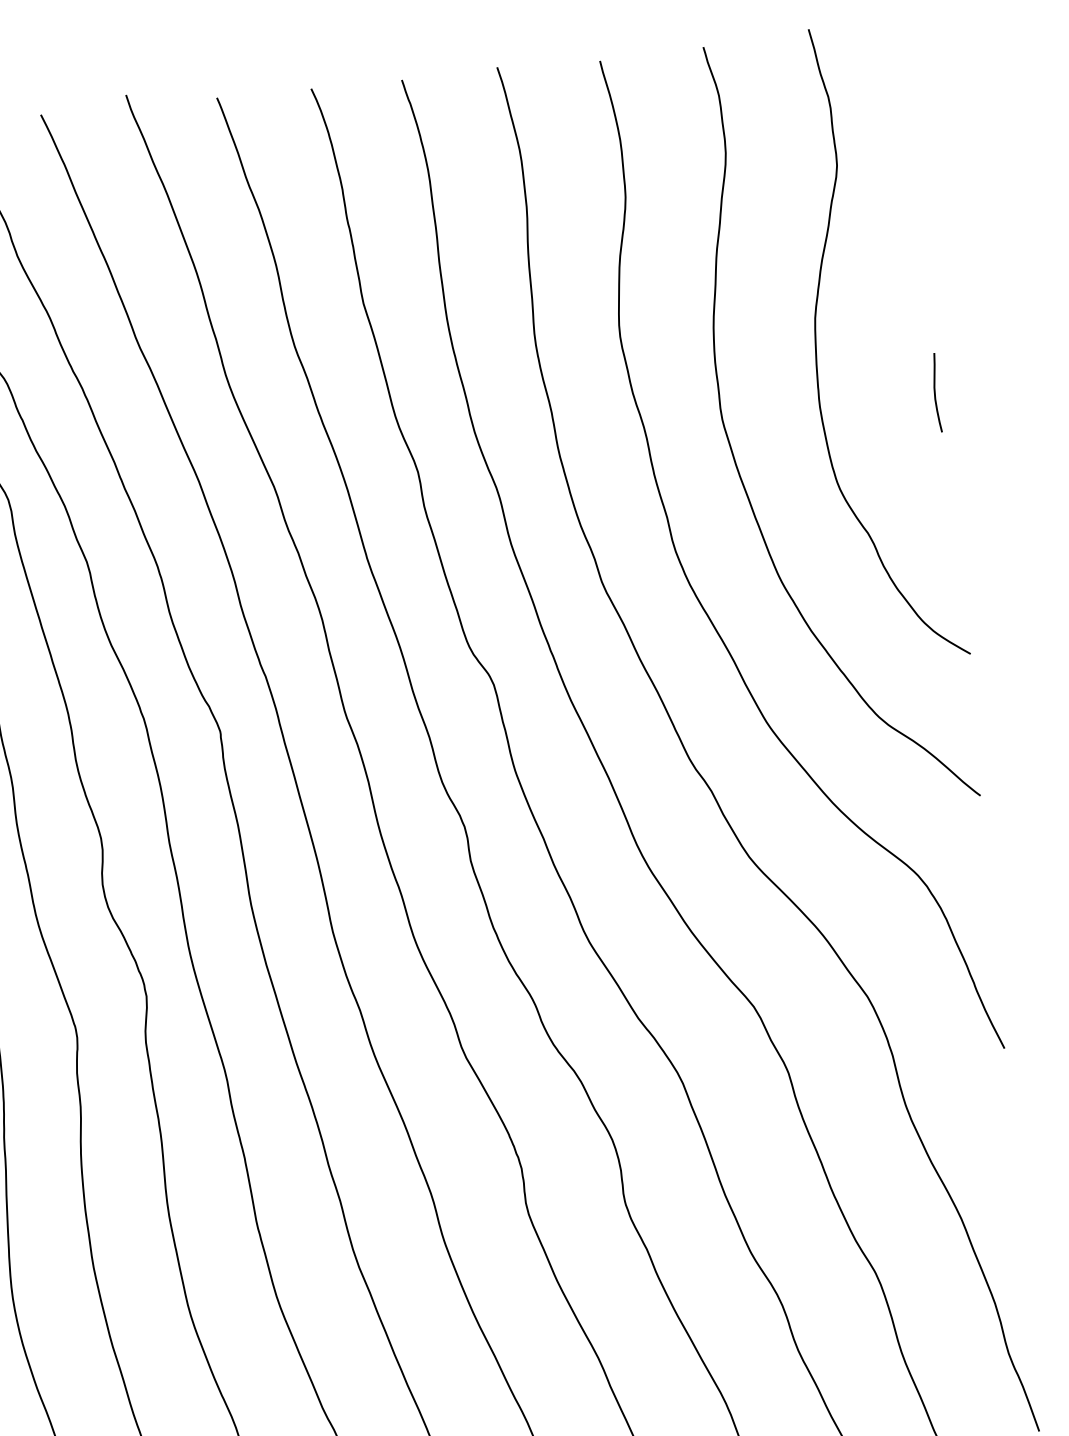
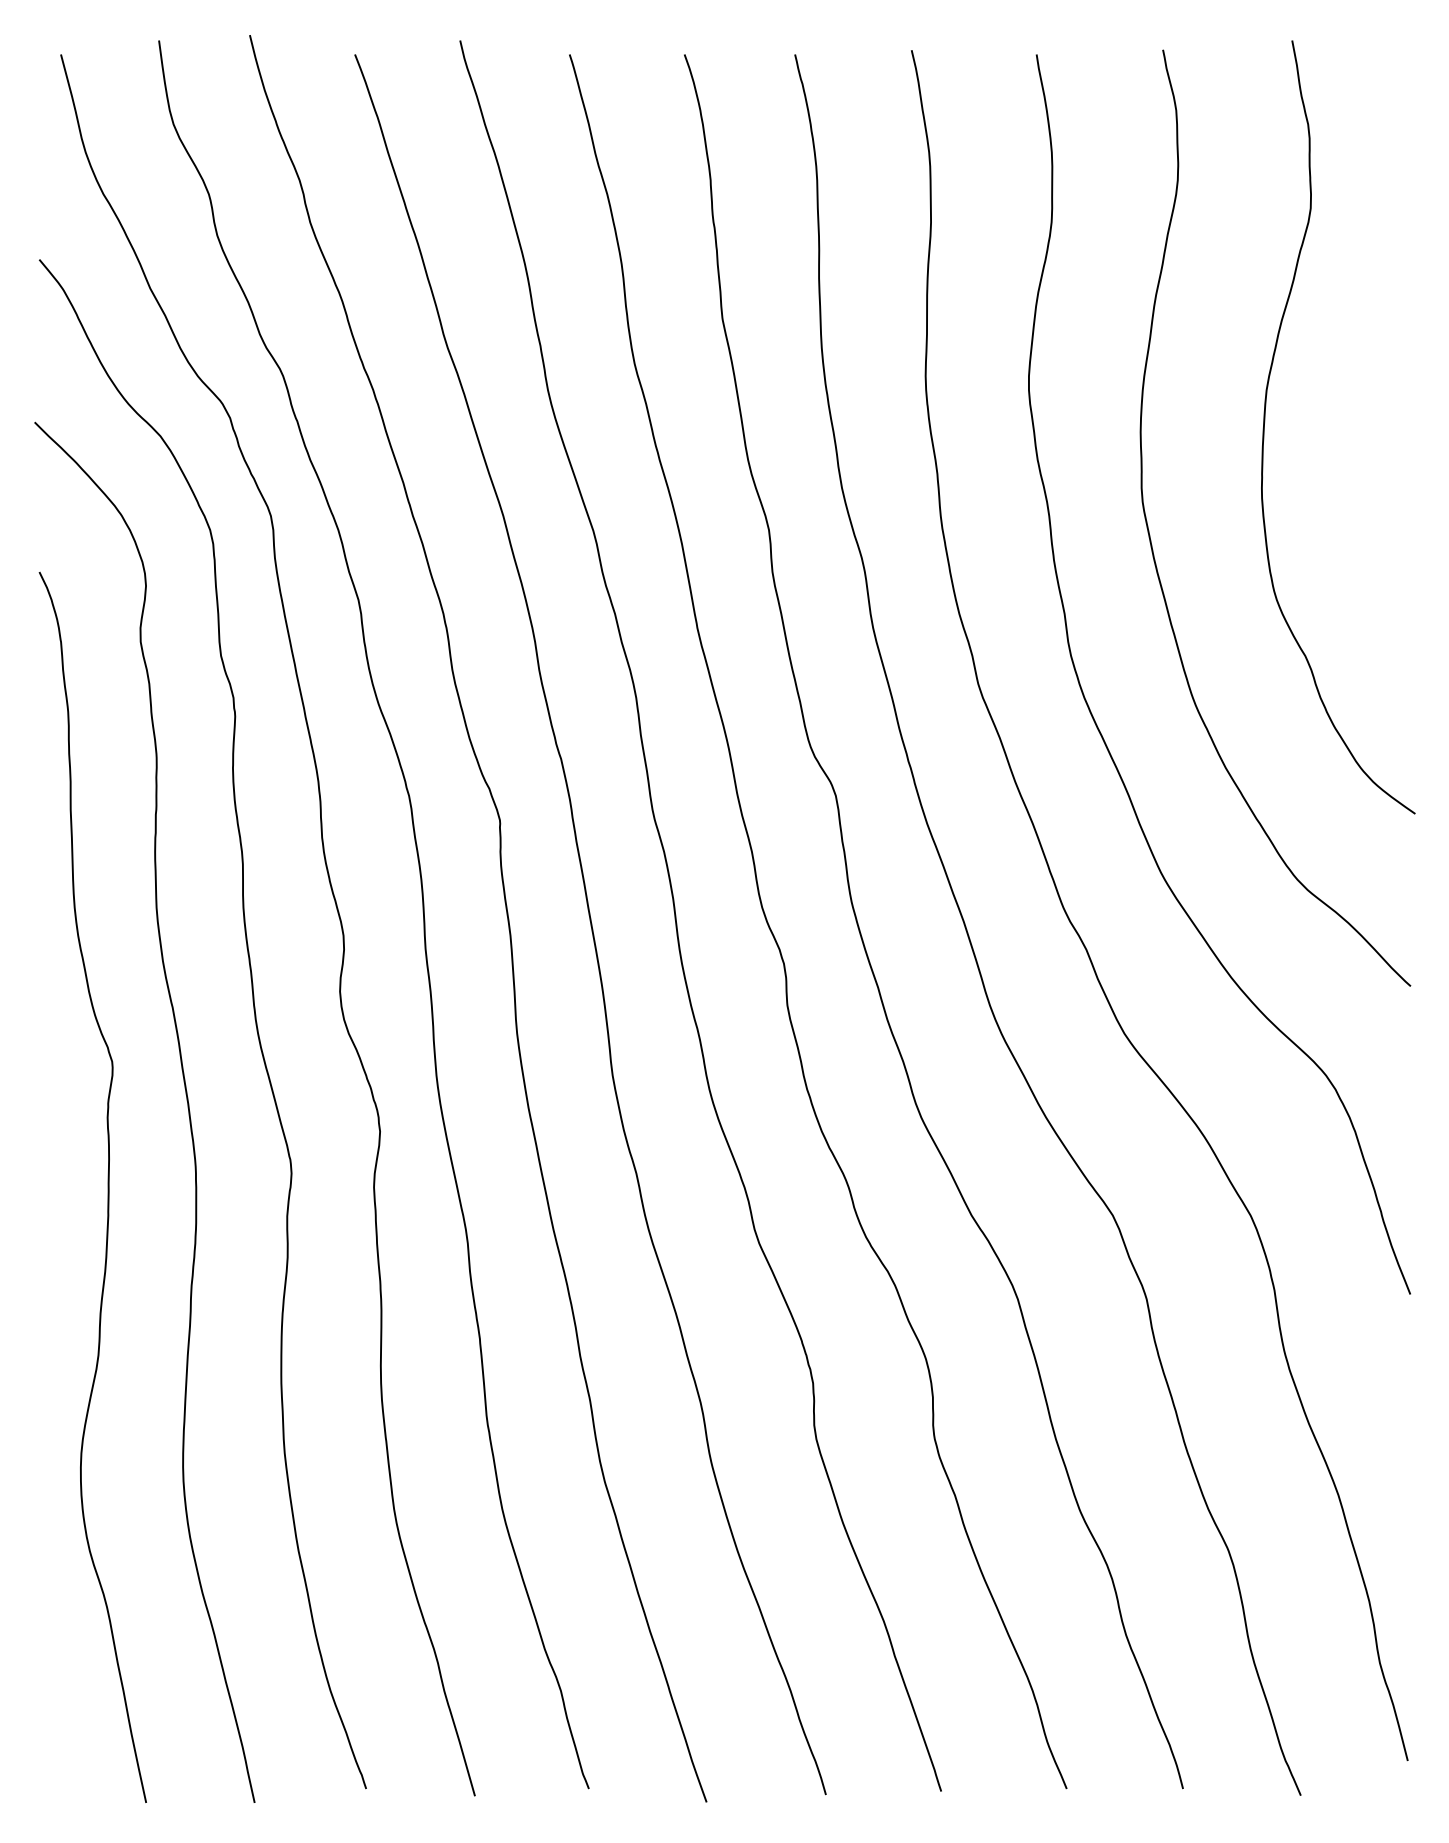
curve: (935, 392) -> (1403, 494), removed

